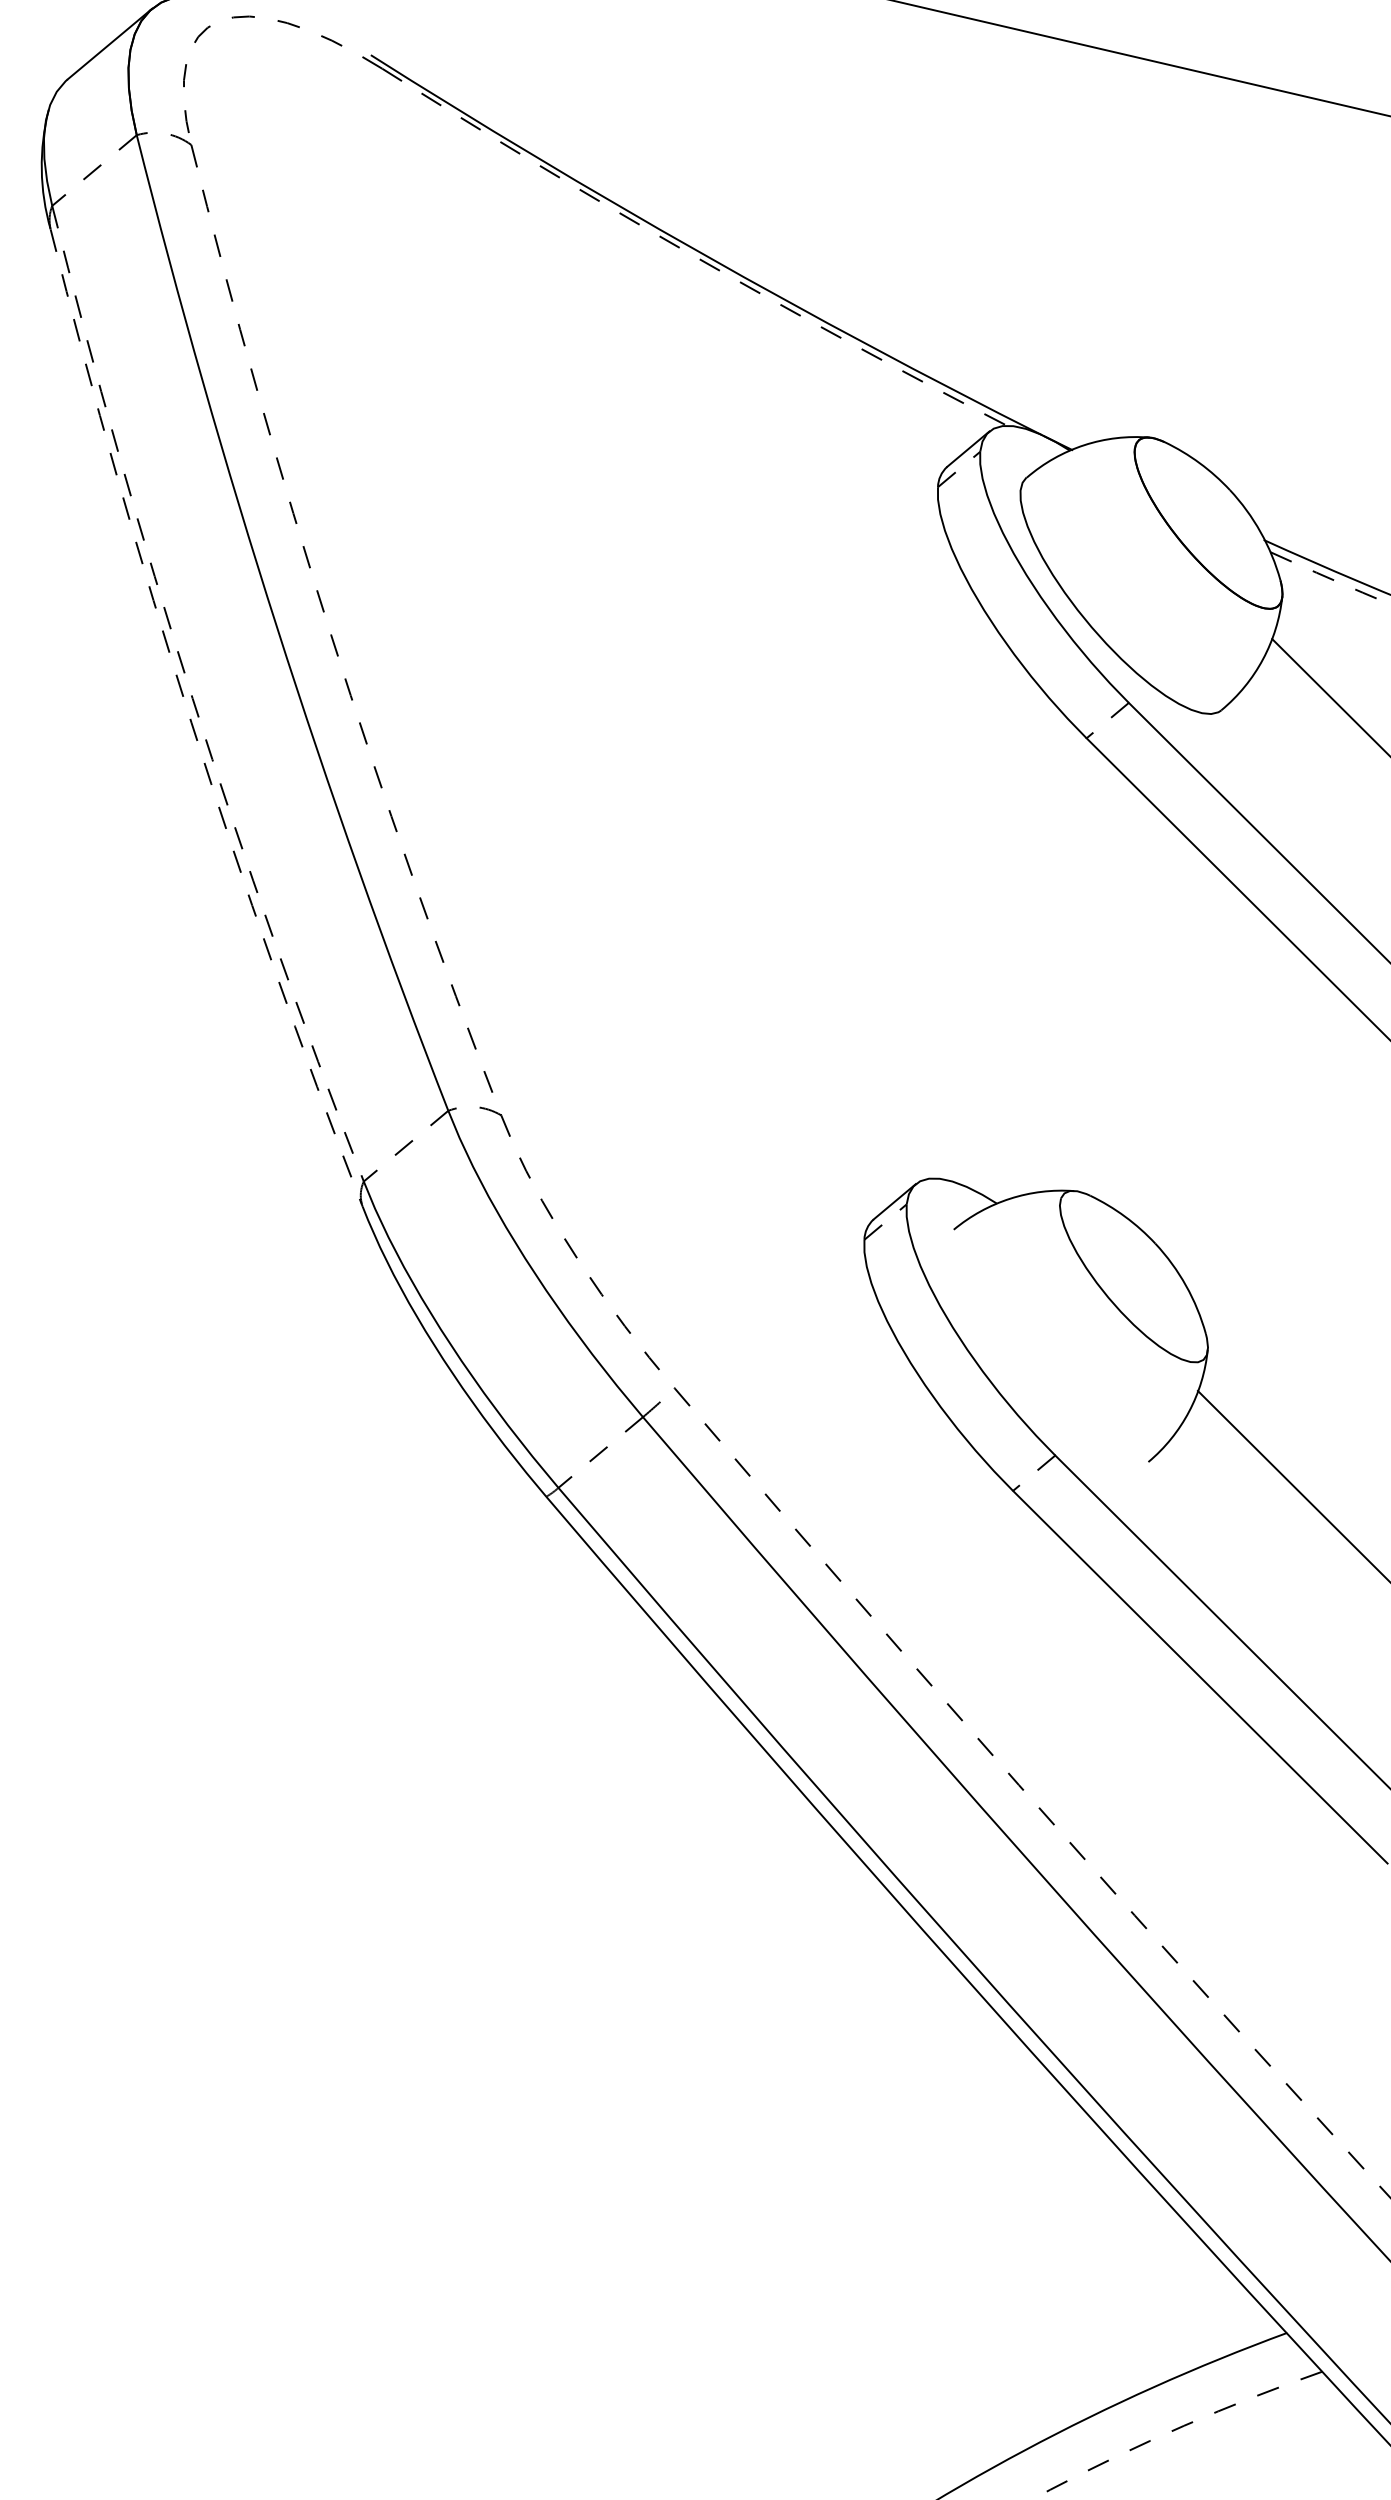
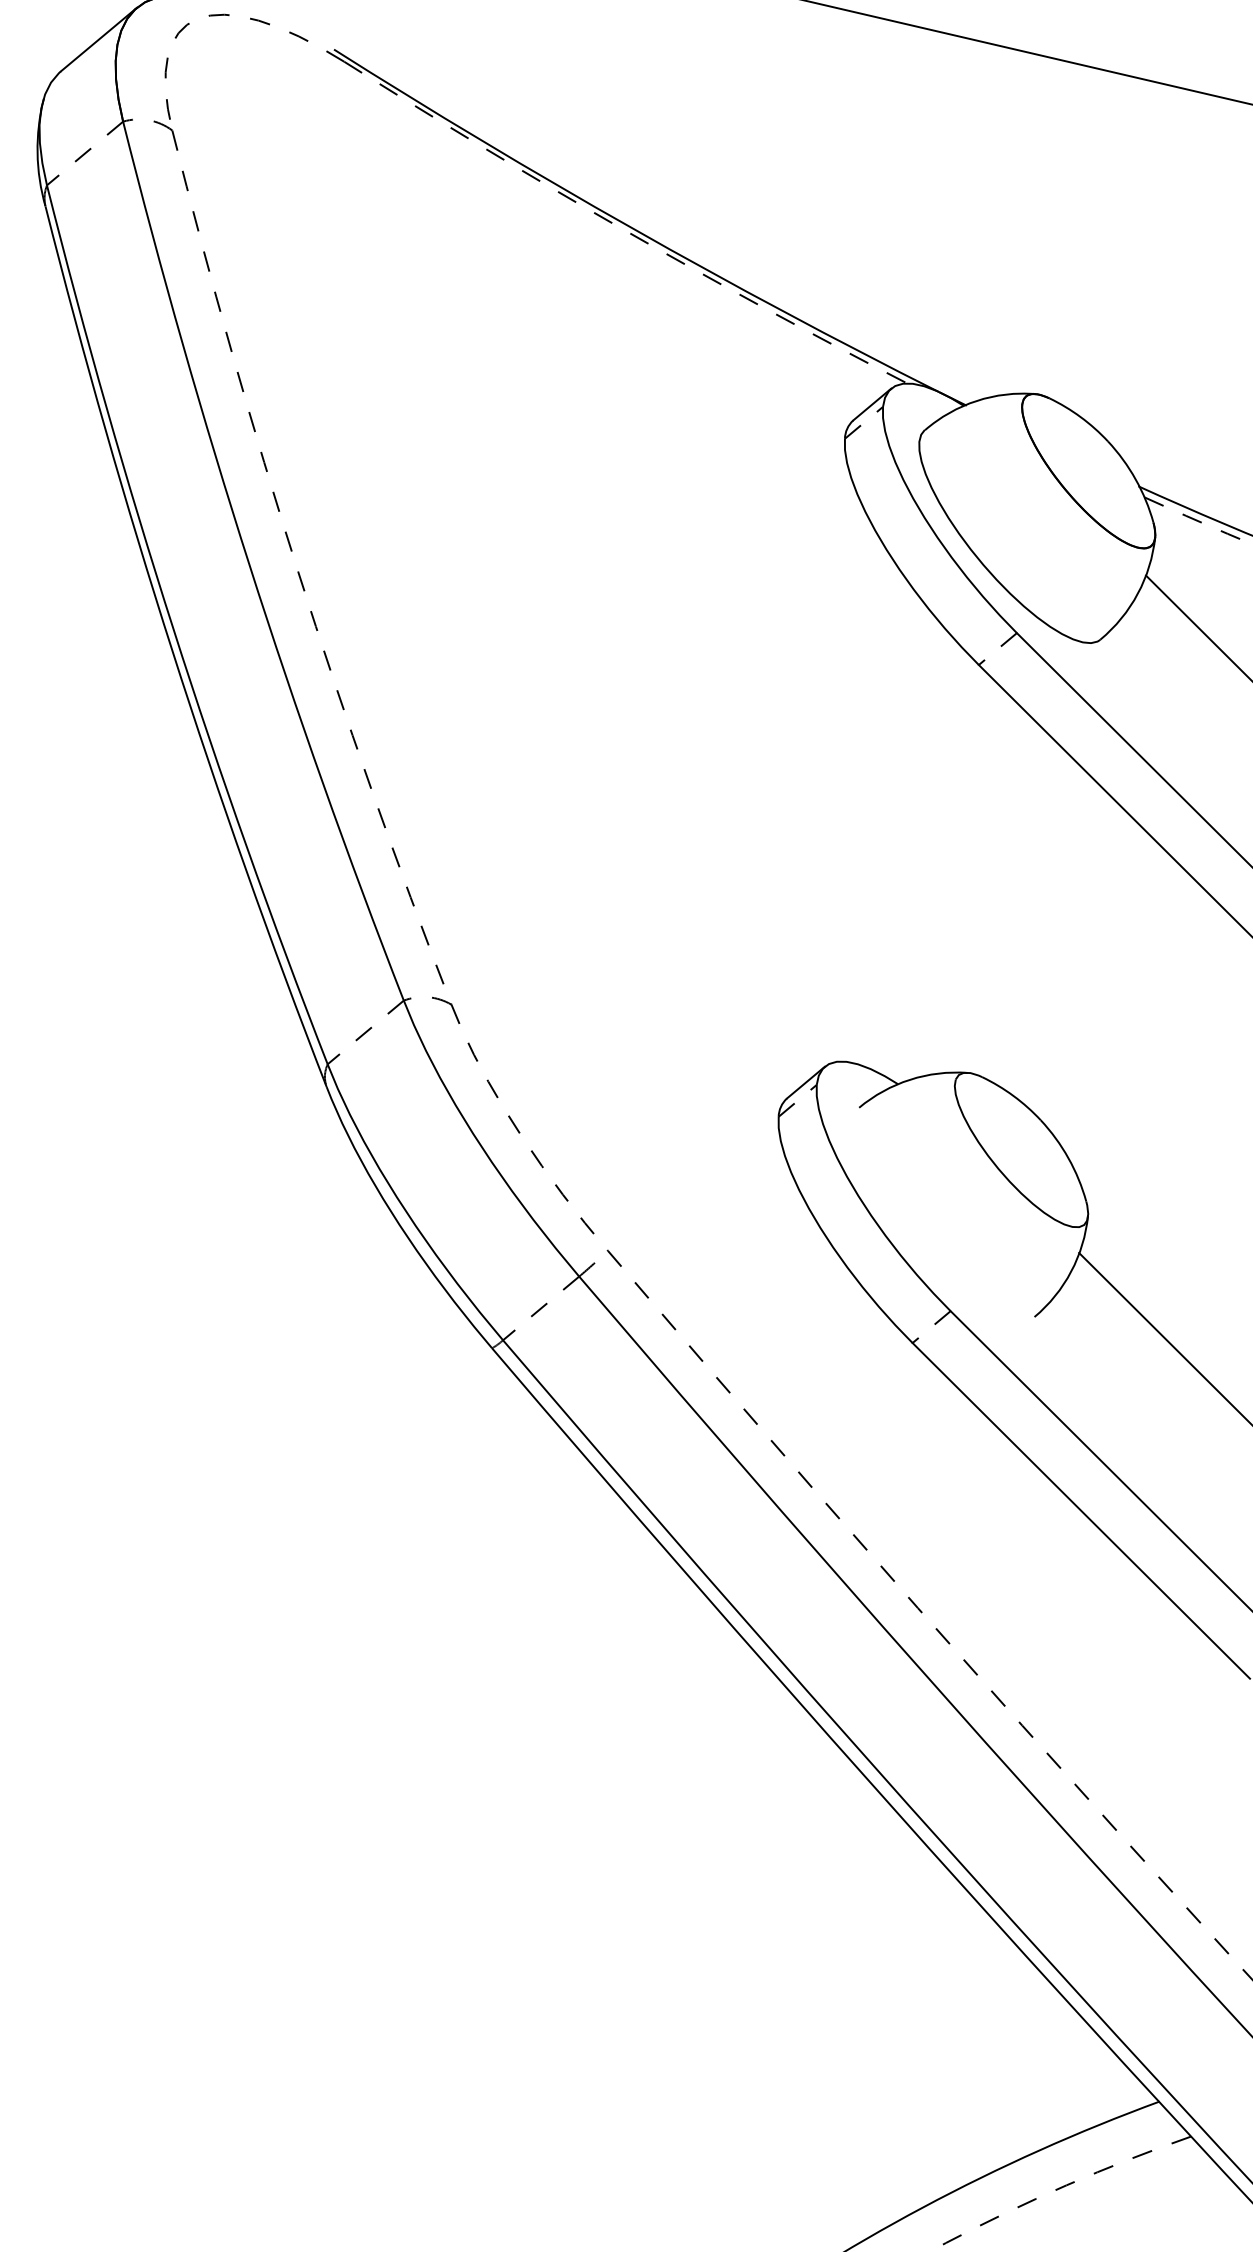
arc: (192, 698) -> (173, 629), dashed -> solid
arc: (191, 722) -> (172, 650), dashed -> solid

